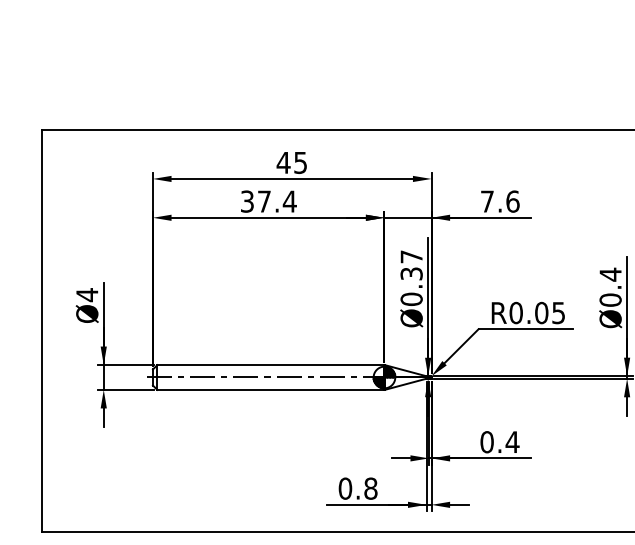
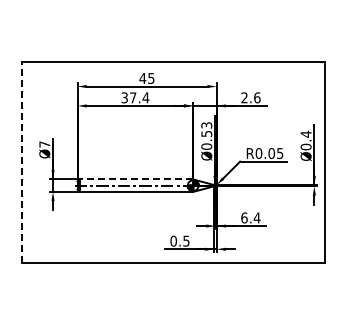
text: (487, 200) -> (244, 97), 7.6 -> 2.6
text: (411, 264) -> (206, 129), Ø0.37 -> Ø0.53
text: (86, 295) -> (44, 144), Ø4 -> Ø7
line: (42, 331) -> (22, 162), solid -> dashed
line: (270, 365) -> (136, 179), solid -> dashed
text: (487, 441) -> (244, 217), 0.4 -> 6.4
text: (371, 487) -> (186, 240), 0.8 -> 0.5

